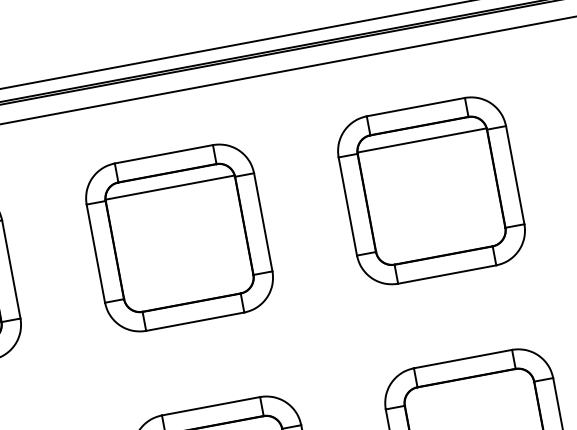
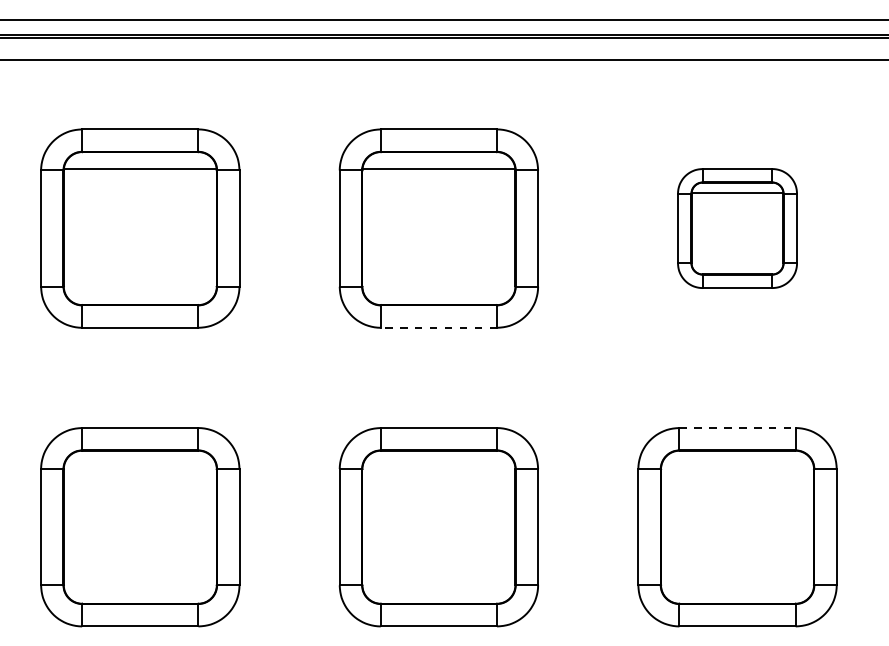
part: (431, 190) -> (737, 228), size x0.6
line: (194, 321) -> (438, 327), solid -> dashed
line: (463, 359) -> (738, 428), solid -> dashed

